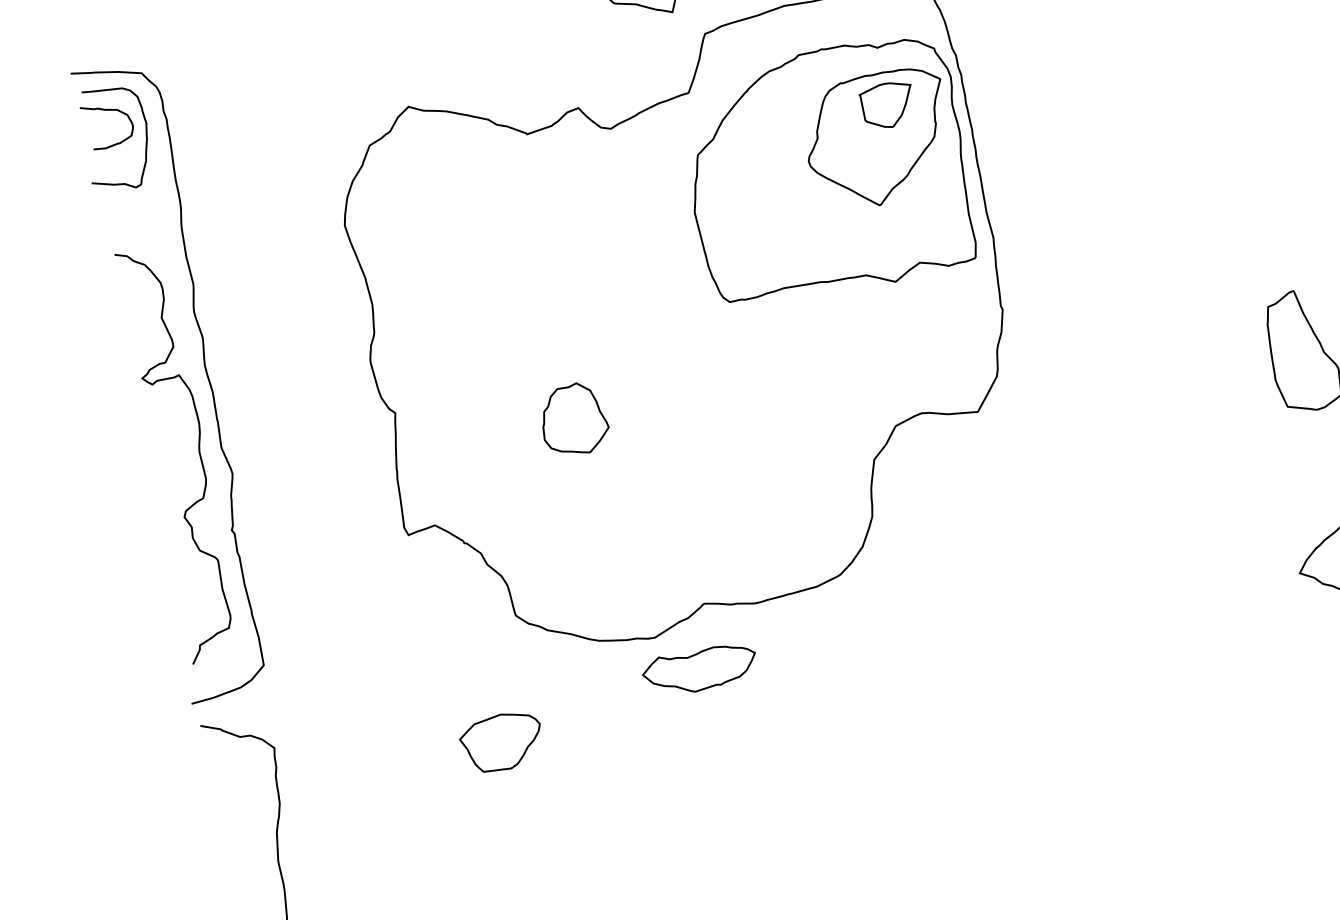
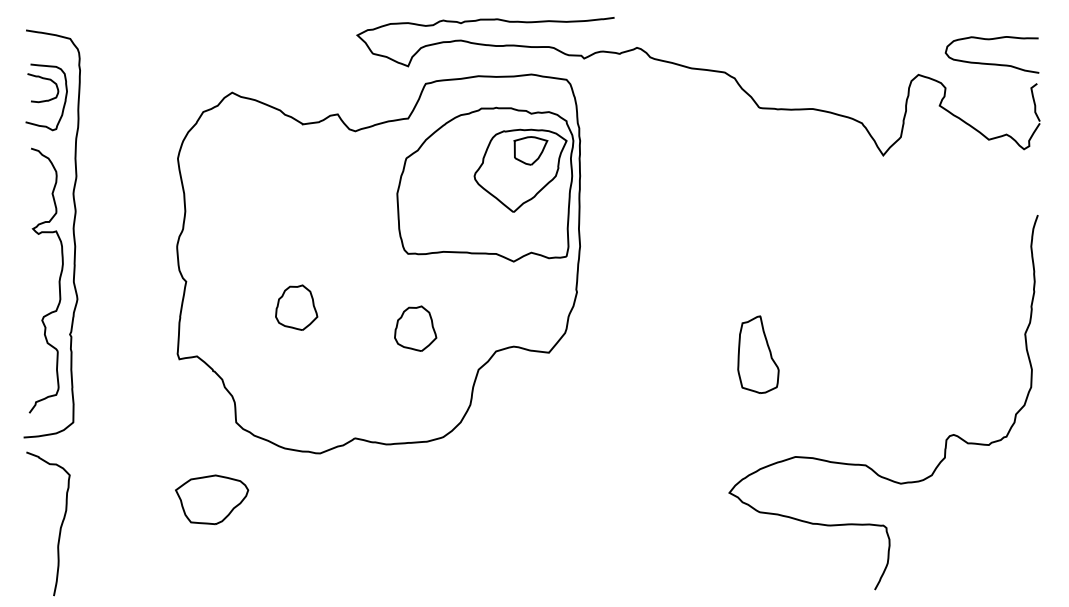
part: (116, 138) -> (46, 97), moved
part: (764, 415) -> (415, 328), added
part: (700, 668) -> (344, 478), removed
part: (501, 742) -> (211, 499), size x1.4

